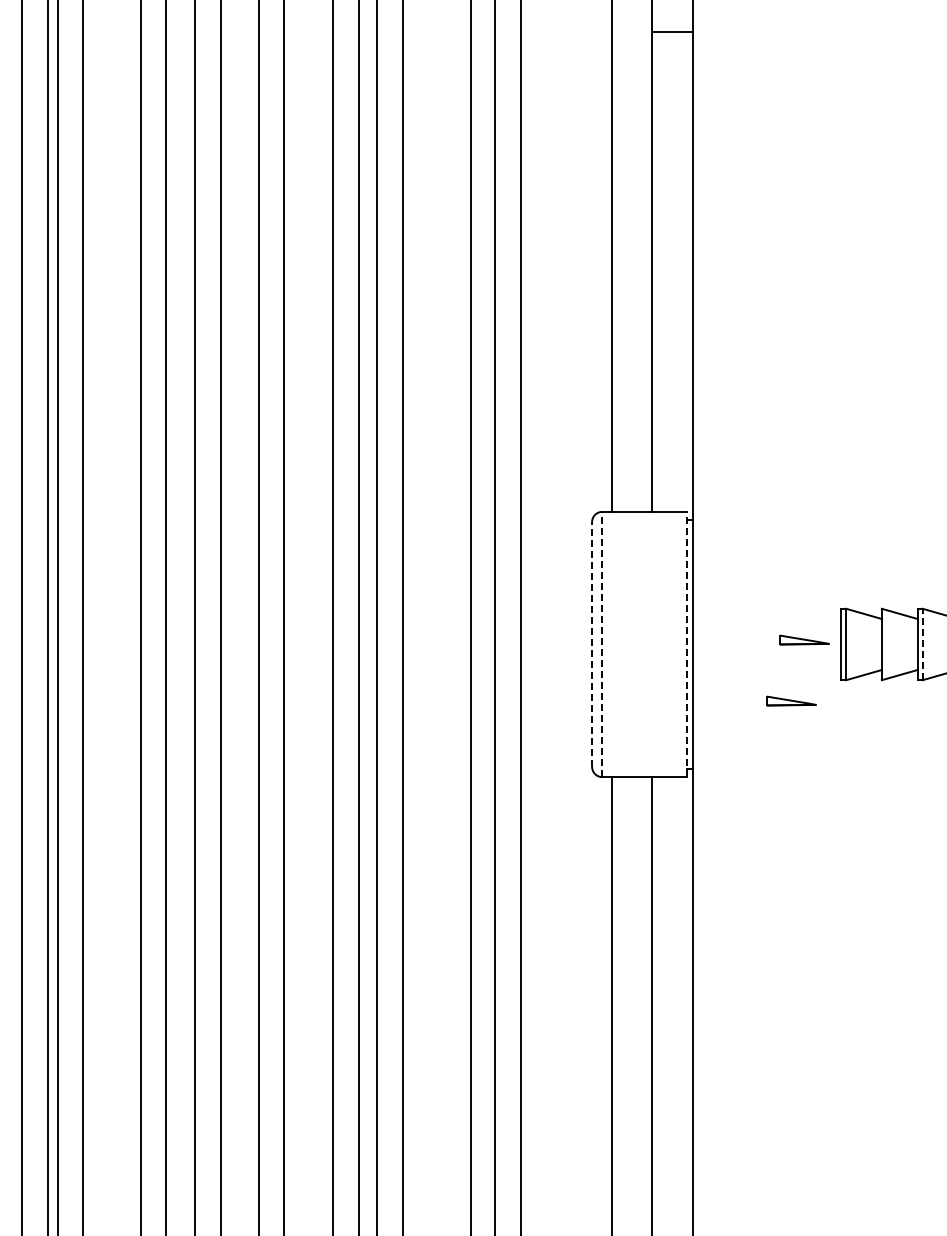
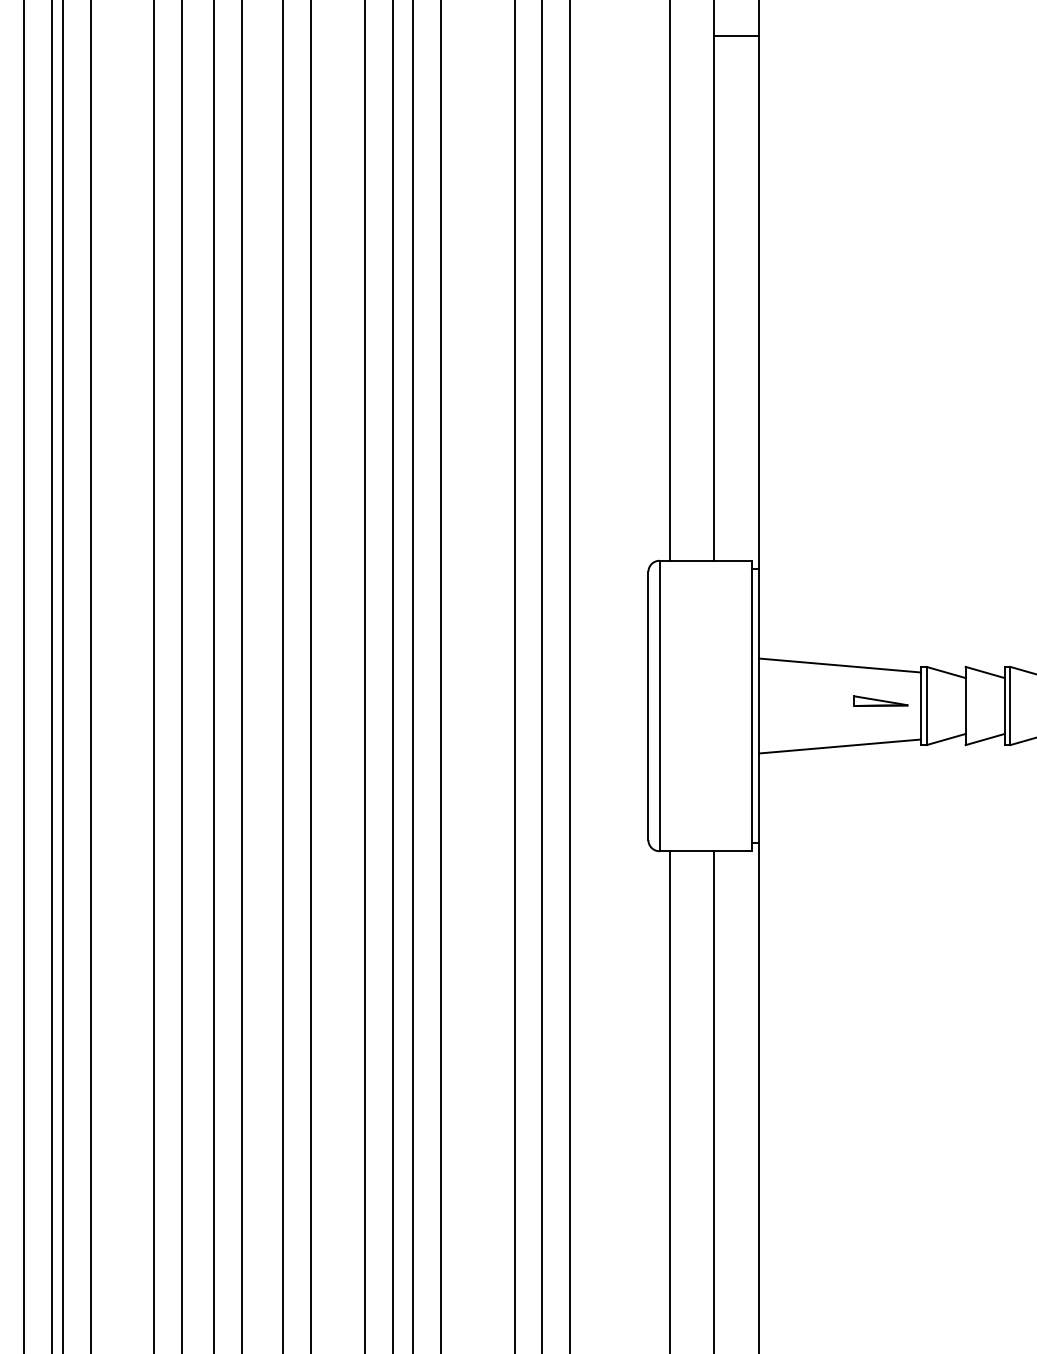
line: (767, 607) -> (840, 665), added
line: (592, 644) -> (648, 706), dashed -> solid
line: (602, 644) -> (659, 706), dashed -> solid
line: (686, 644) -> (751, 706), dashed -> solid
line: (922, 644) -> (1010, 706), dashed -> solid
line: (767, 681) -> (840, 746), added
part: (791, 700) -> (866, 767), removed

